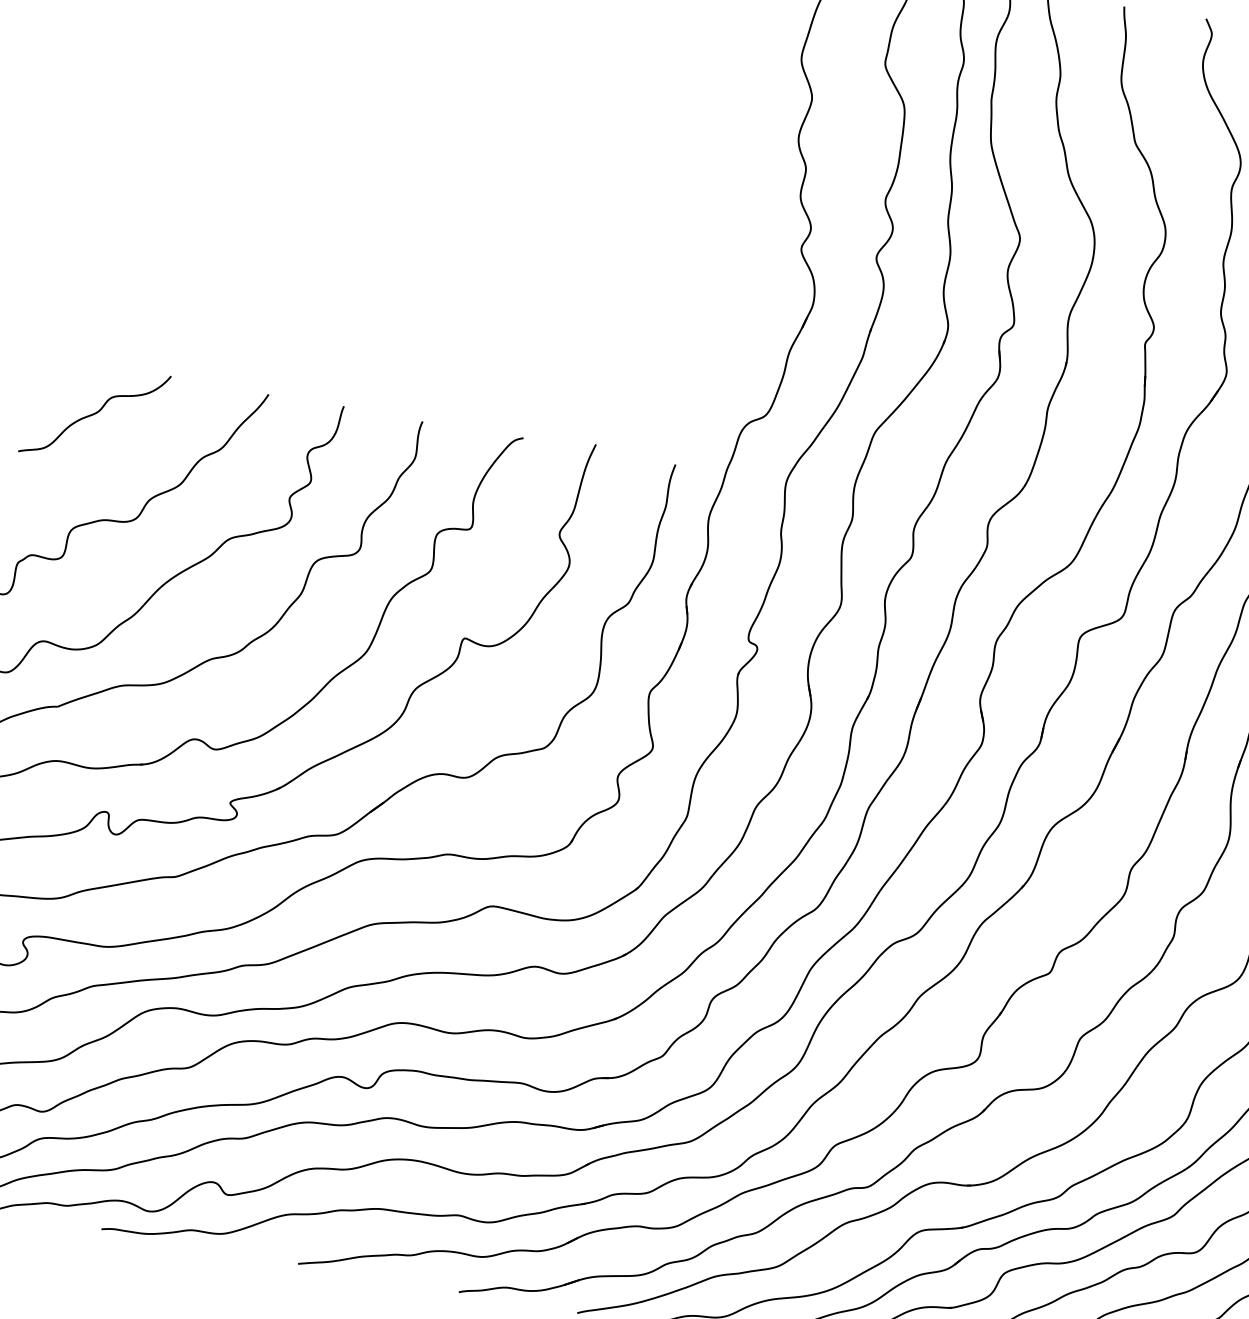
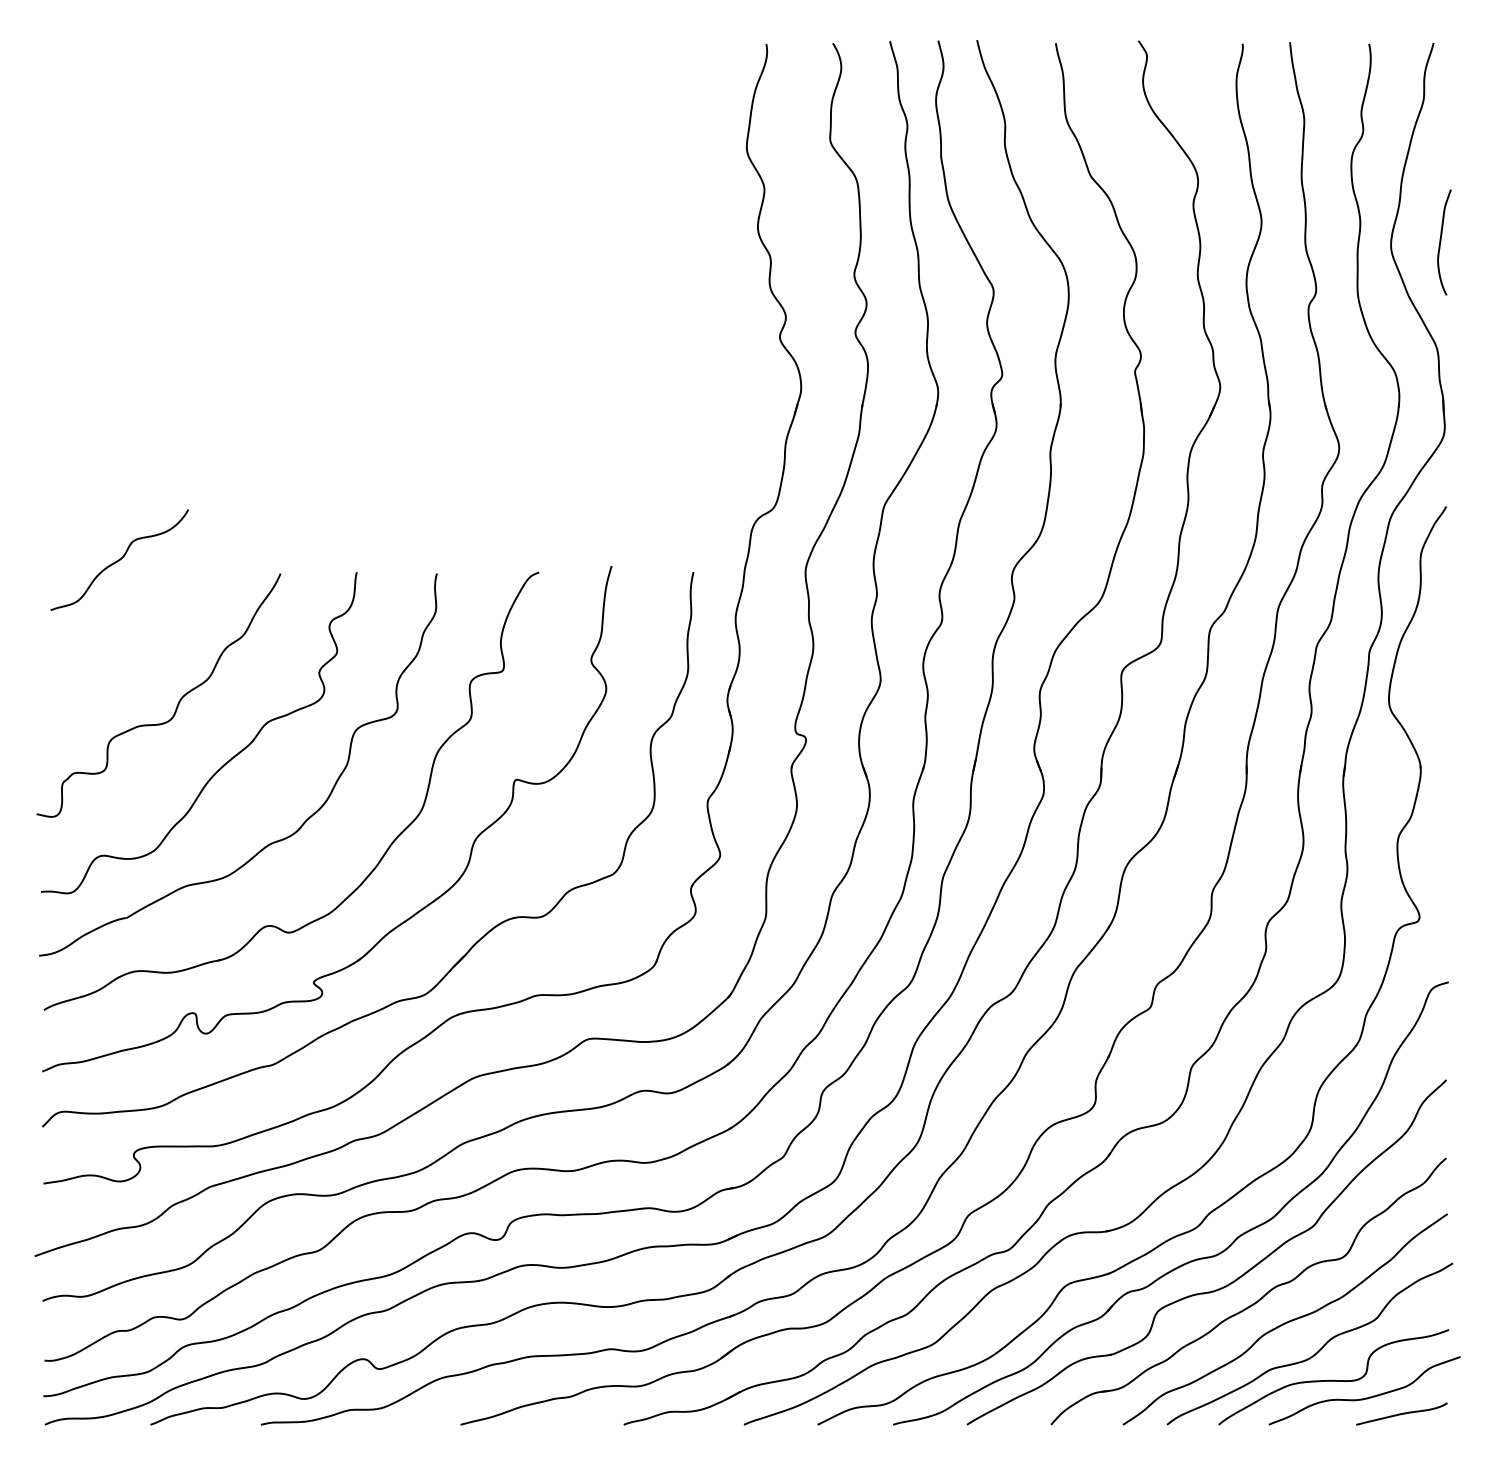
curve: (94, 413) -> (119, 559), moved

